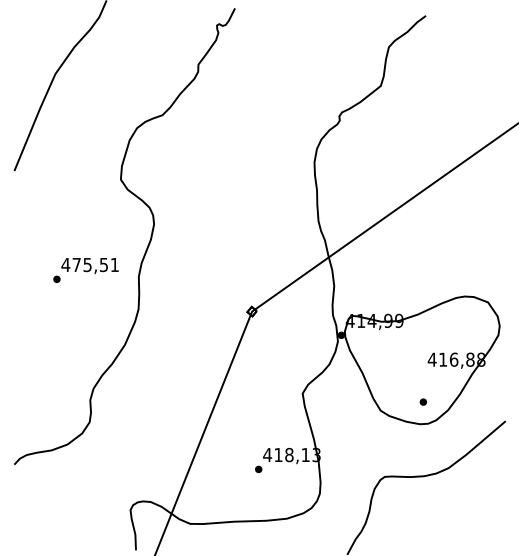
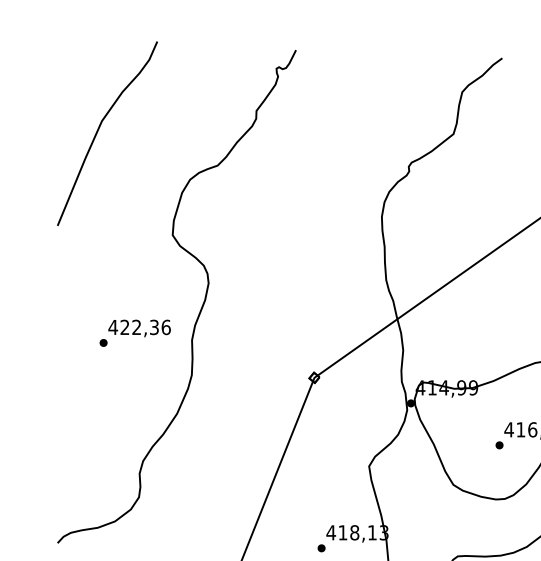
text: (95, 264) -> (145, 326), 475,51 -> 422,36
part: (422, 401) -> (498, 444), moved

